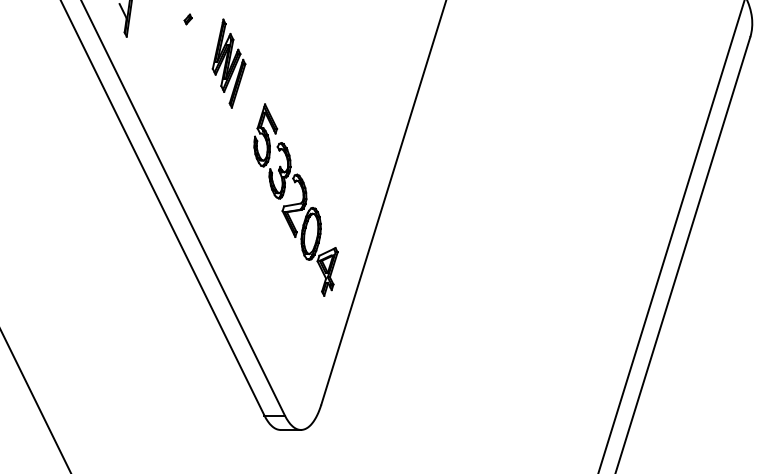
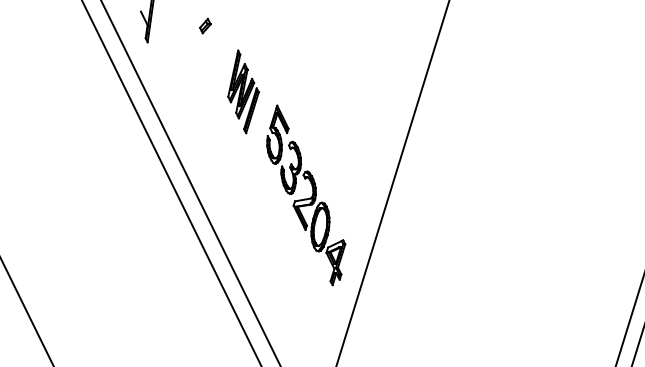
part: (187, 19) -> (204, 26), size x1.6
part: (228, 63) -> (242, 91), moved

